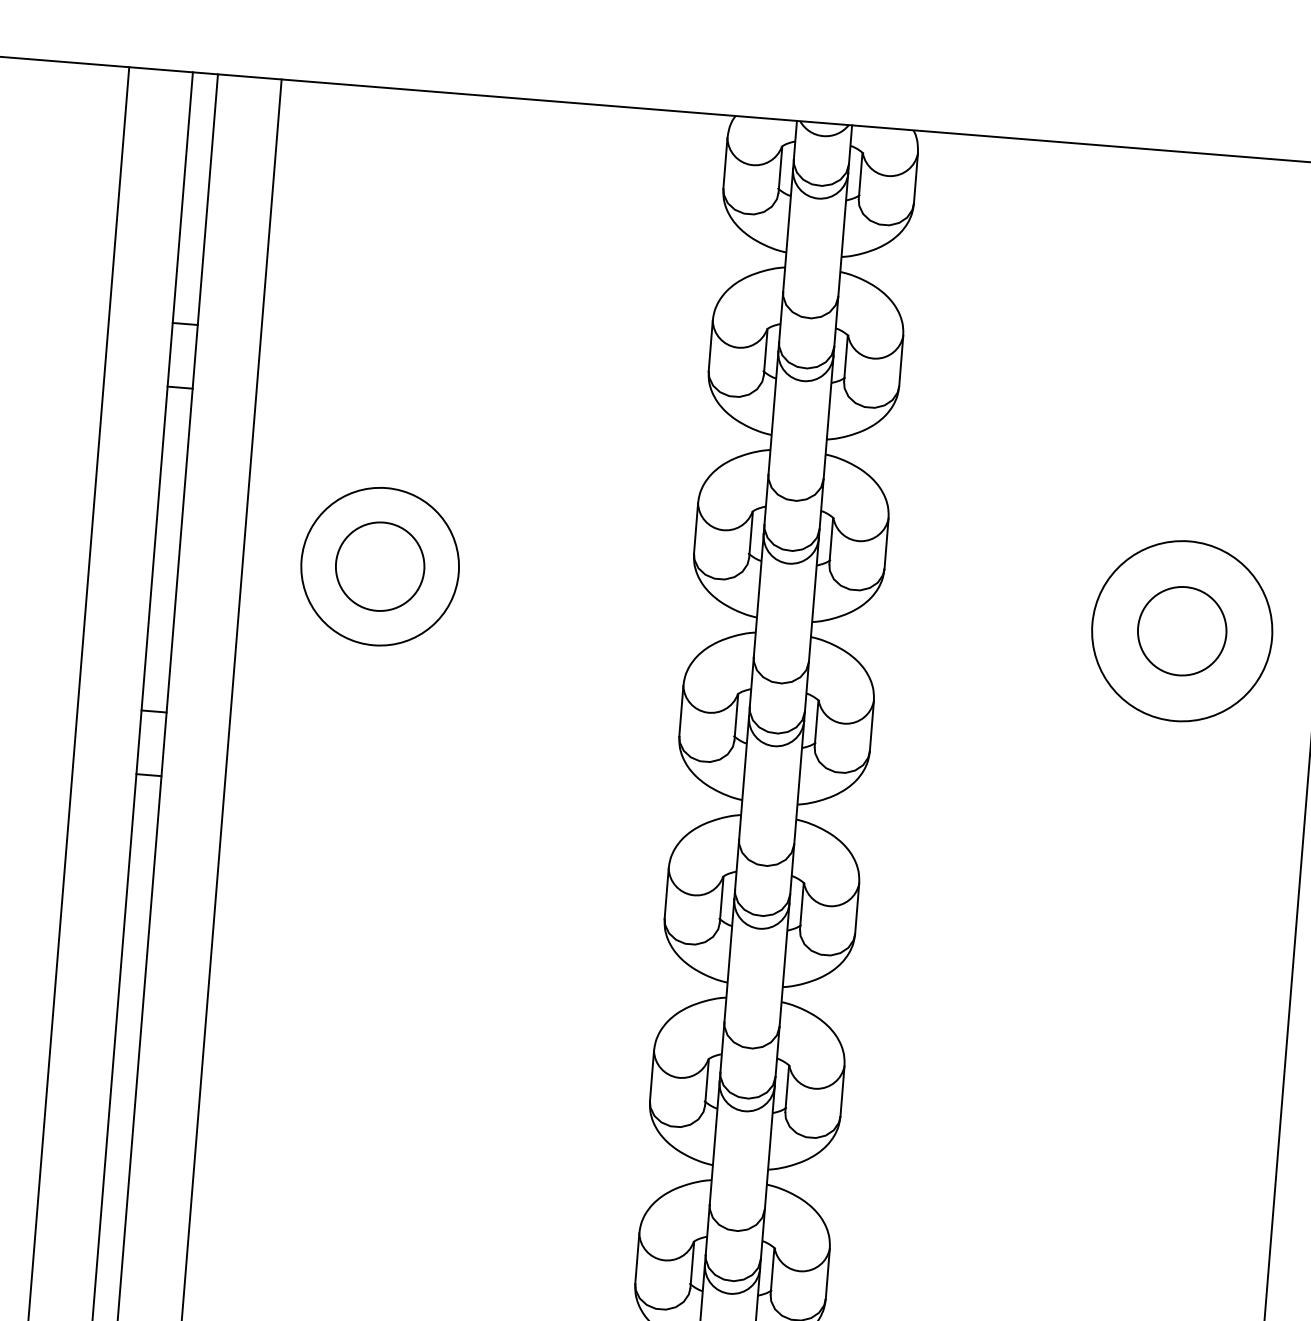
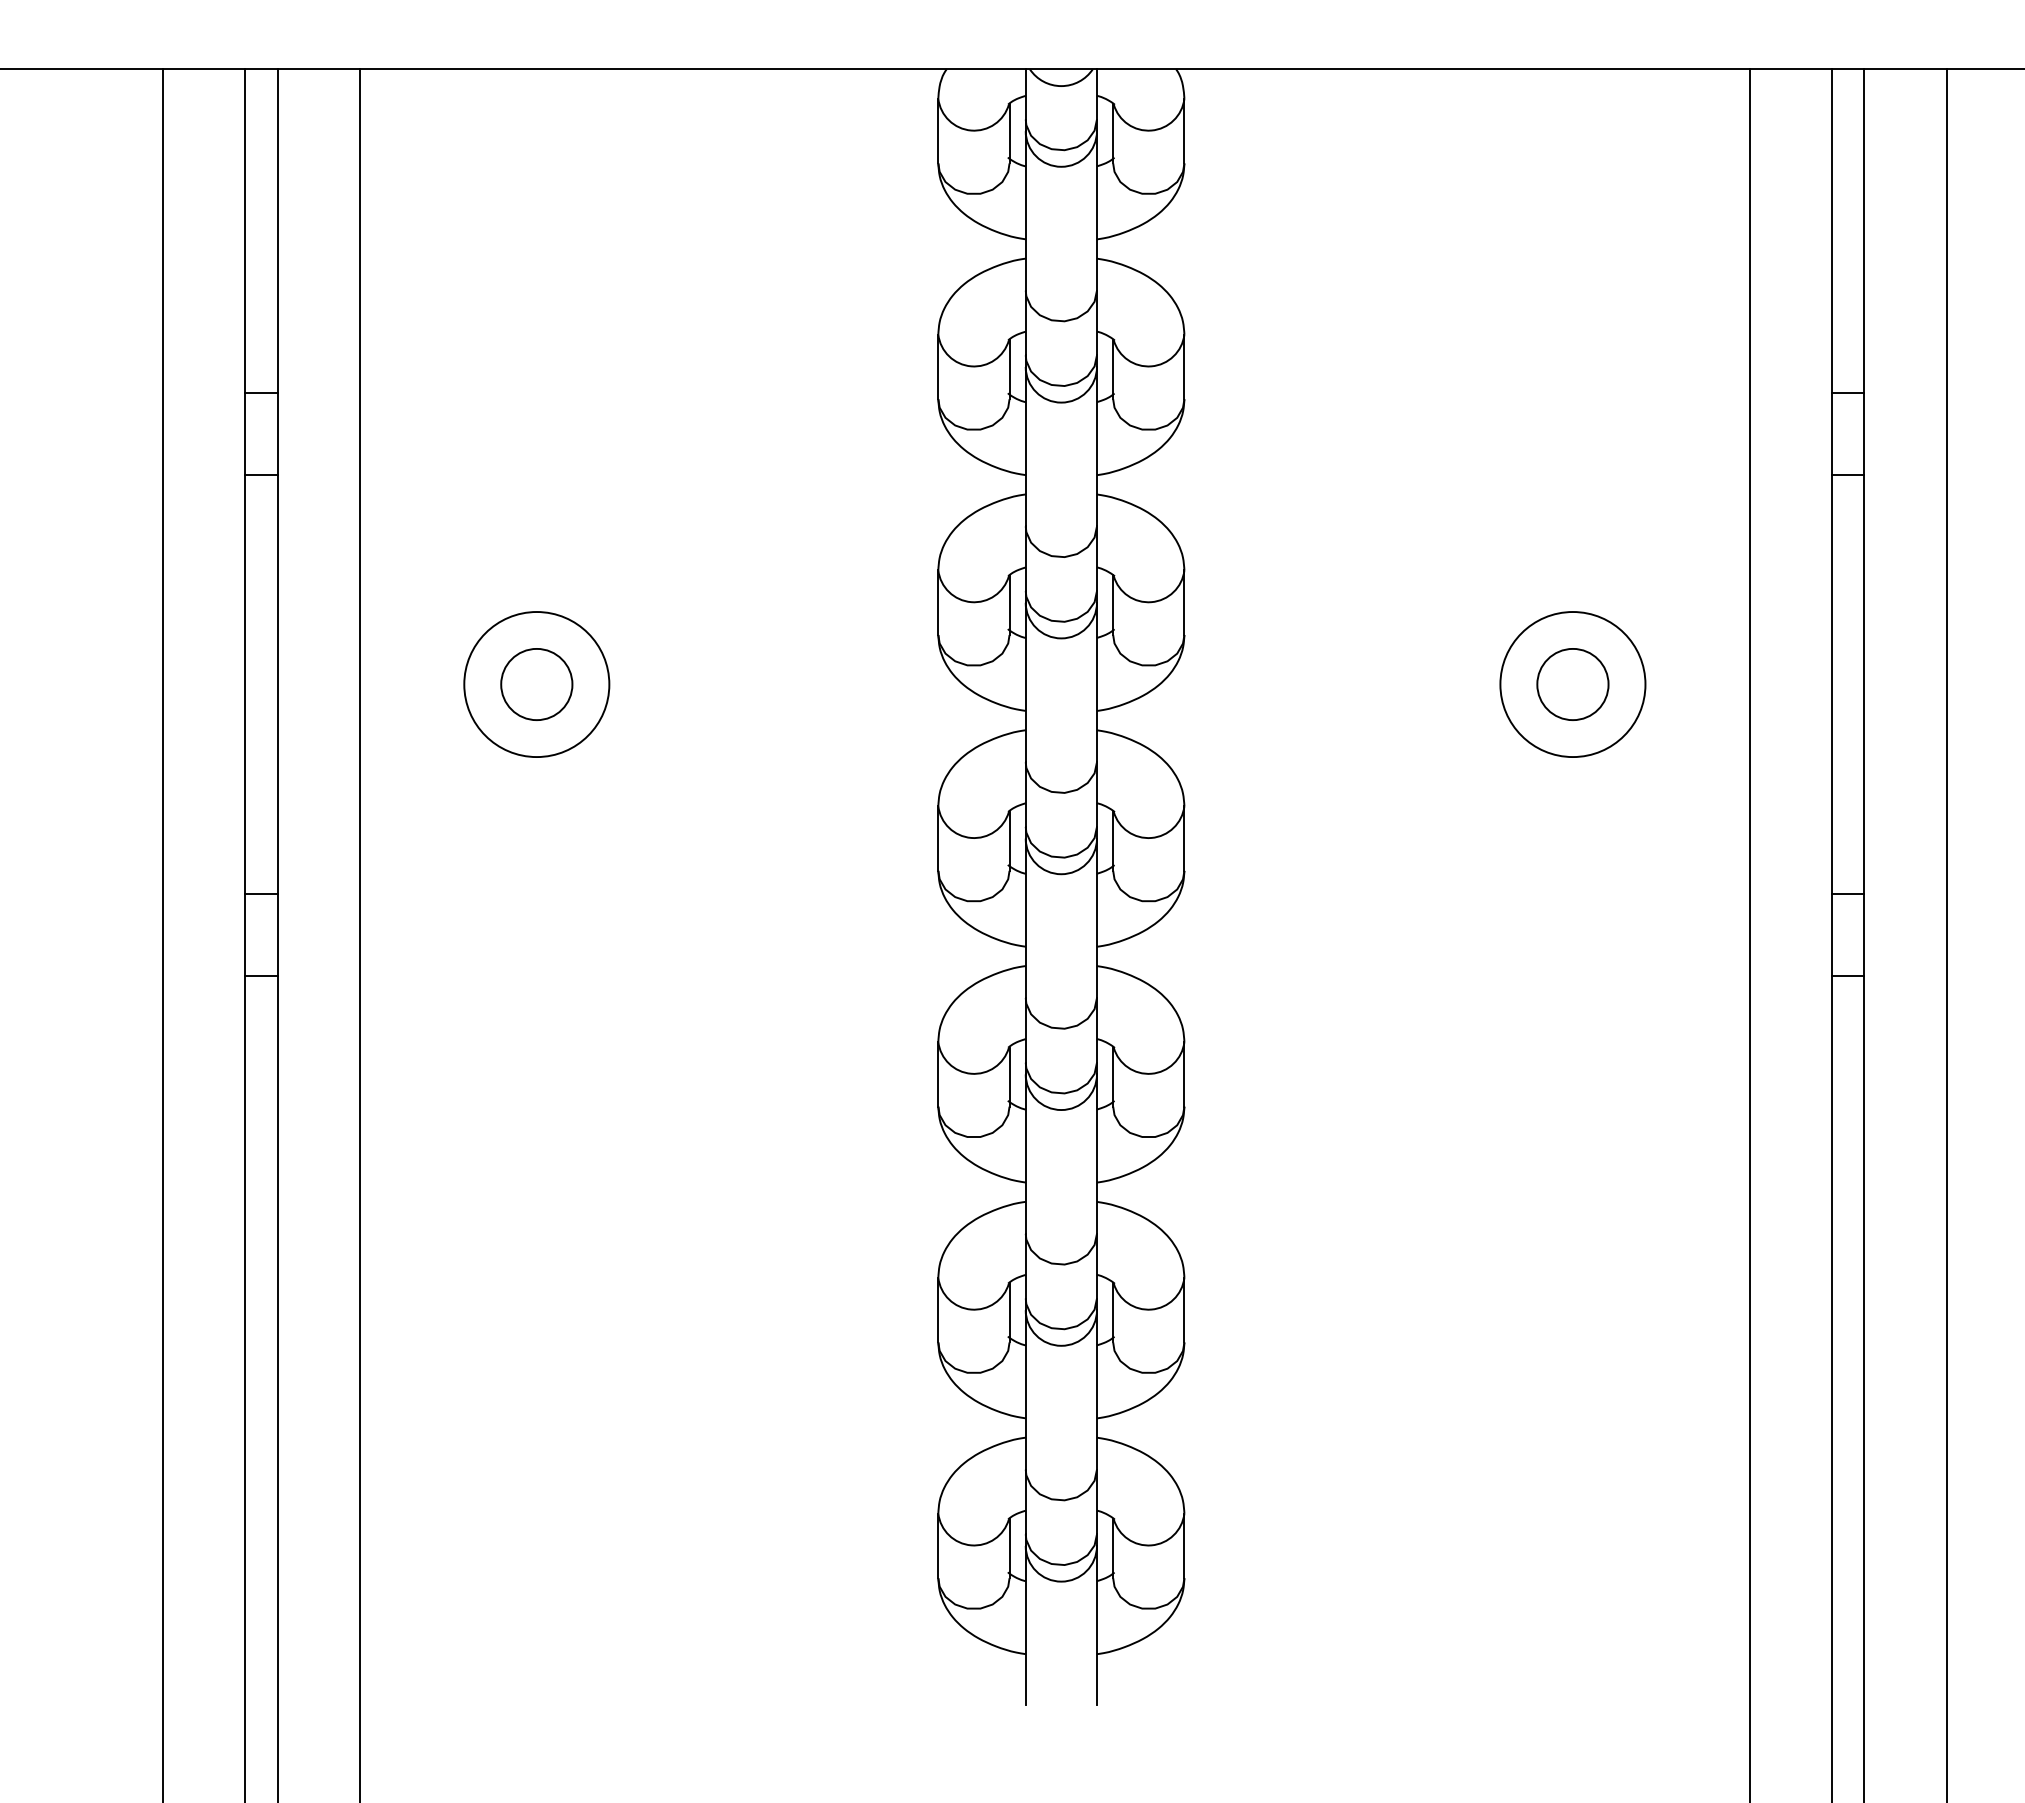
circle: (379, 566) -> (536, 684), size x0.62
circle: (379, 566) -> (536, 684), size x0.71
circle: (1181, 631) -> (1572, 684), size x0.62
circle: (1181, 631) -> (1572, 684), size x0.62

